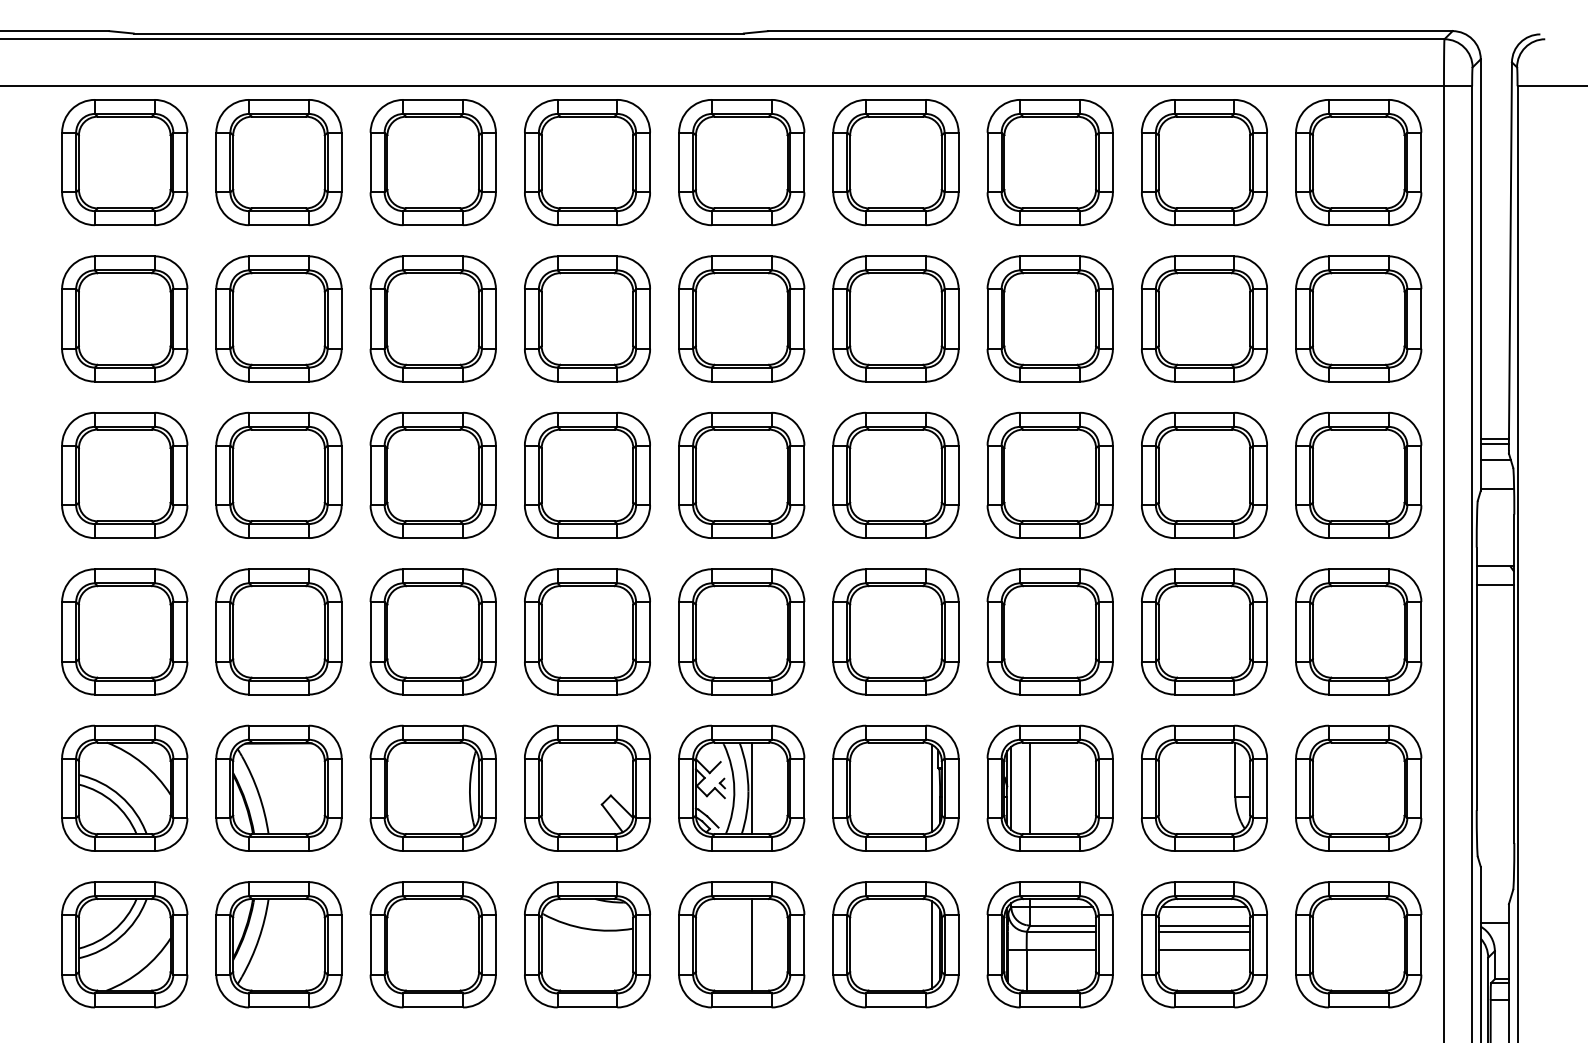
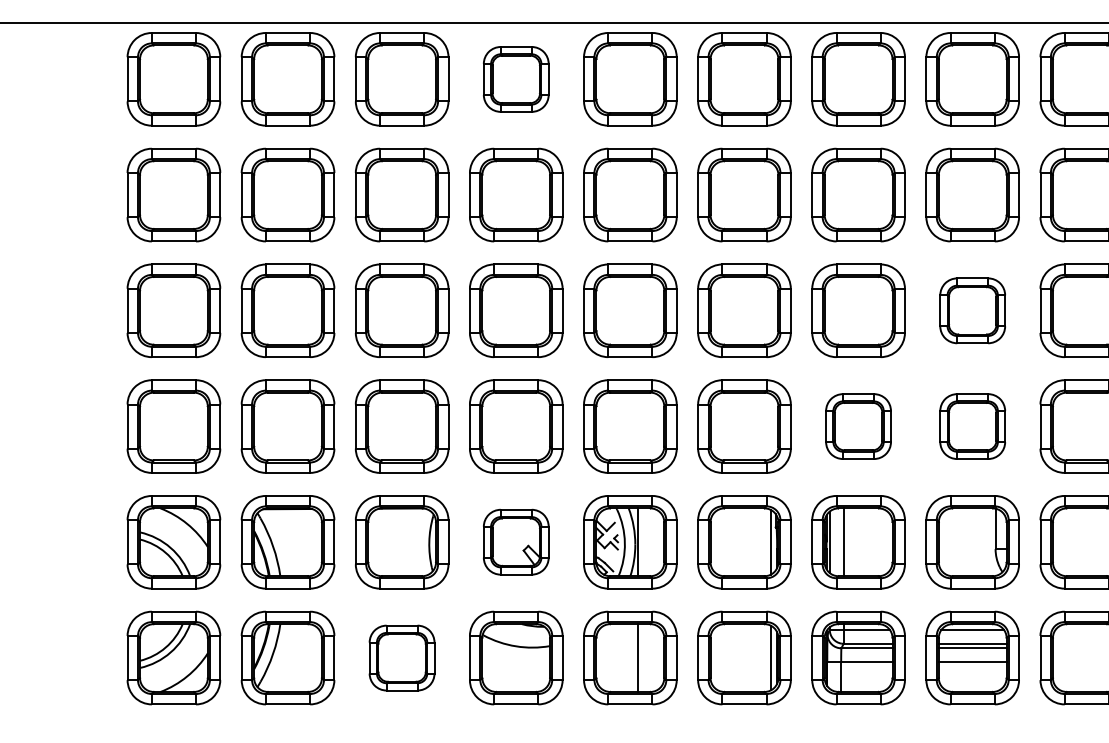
part: (587, 162) -> (516, 79), size x0.7
part: (1204, 475) -> (972, 310), size x0.7
part: (1049, 631) -> (858, 426), size x0.7
part: (1204, 631) -> (972, 426), size x0.7
part: (587, 787) -> (516, 541), size x0.7
part: (432, 944) -> (401, 657), size x0.7

